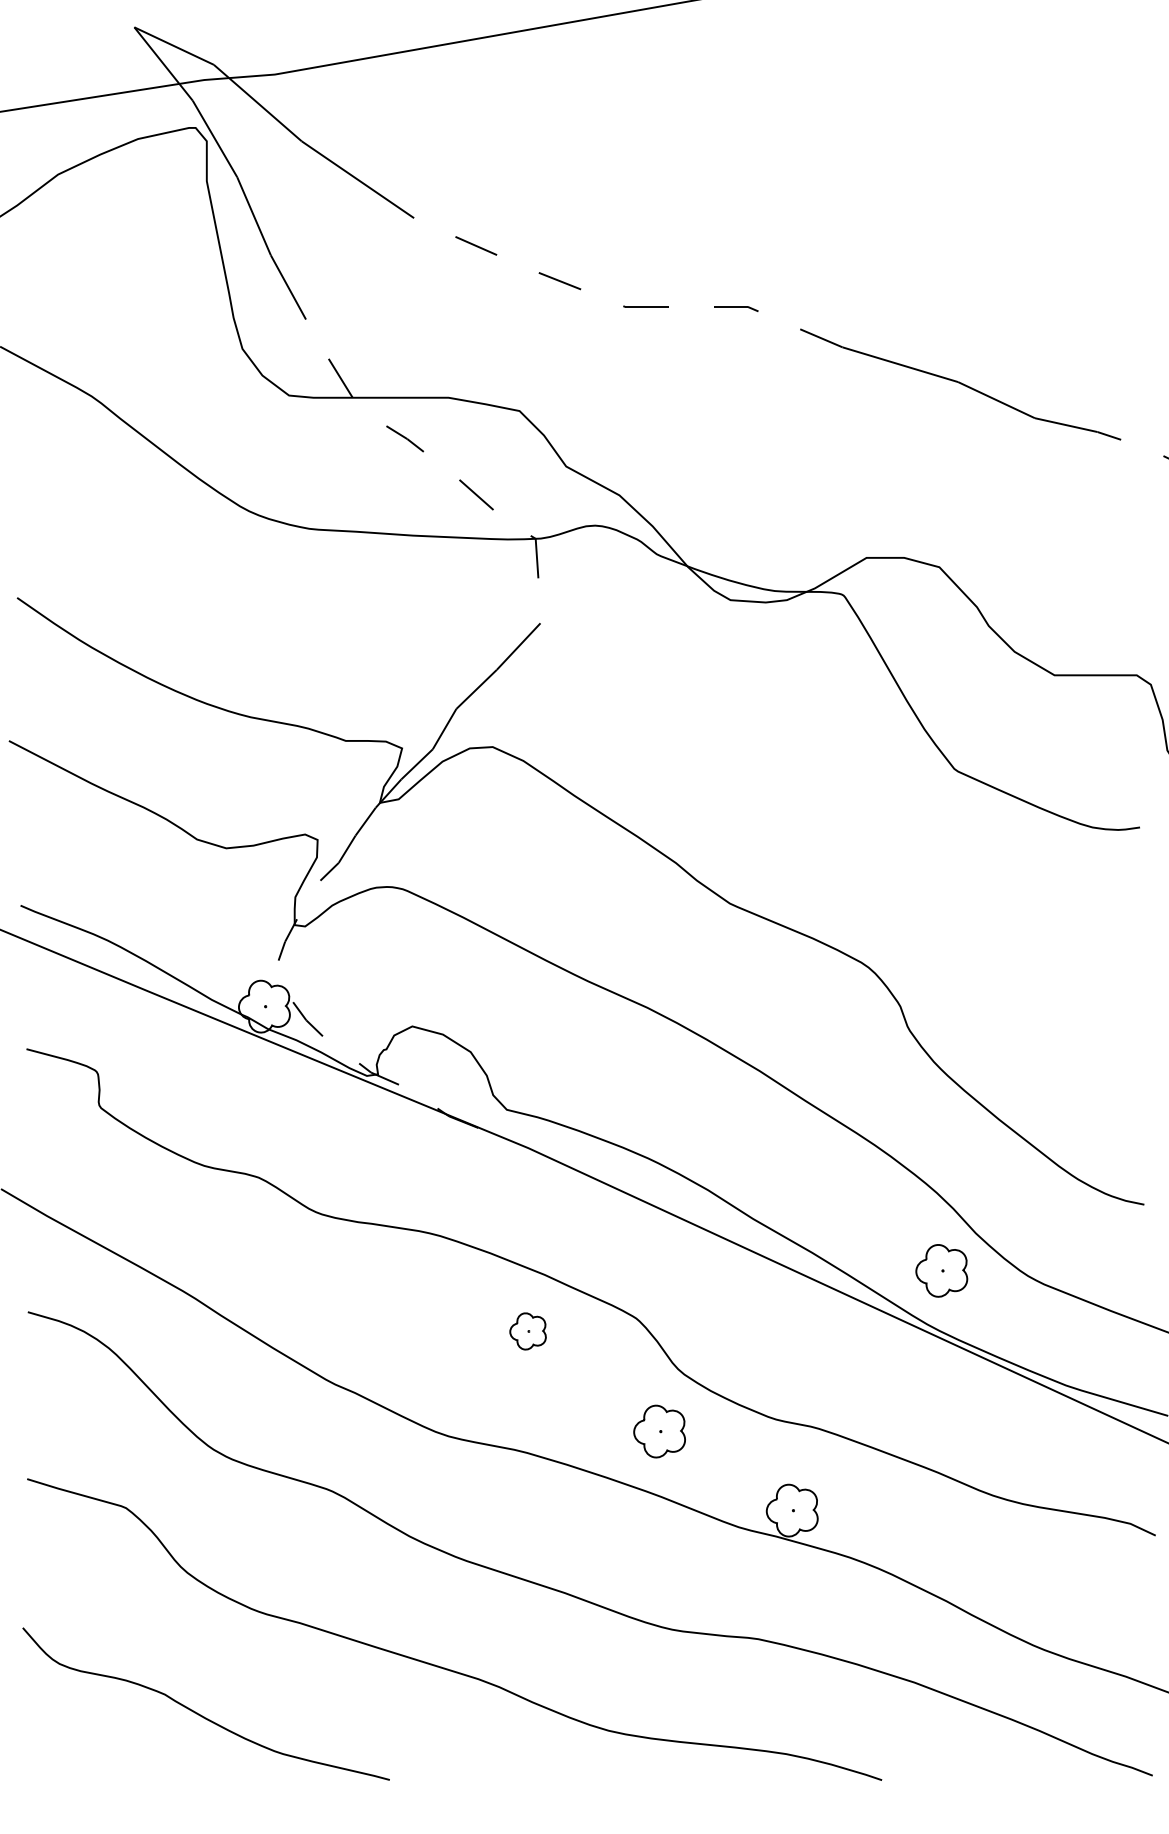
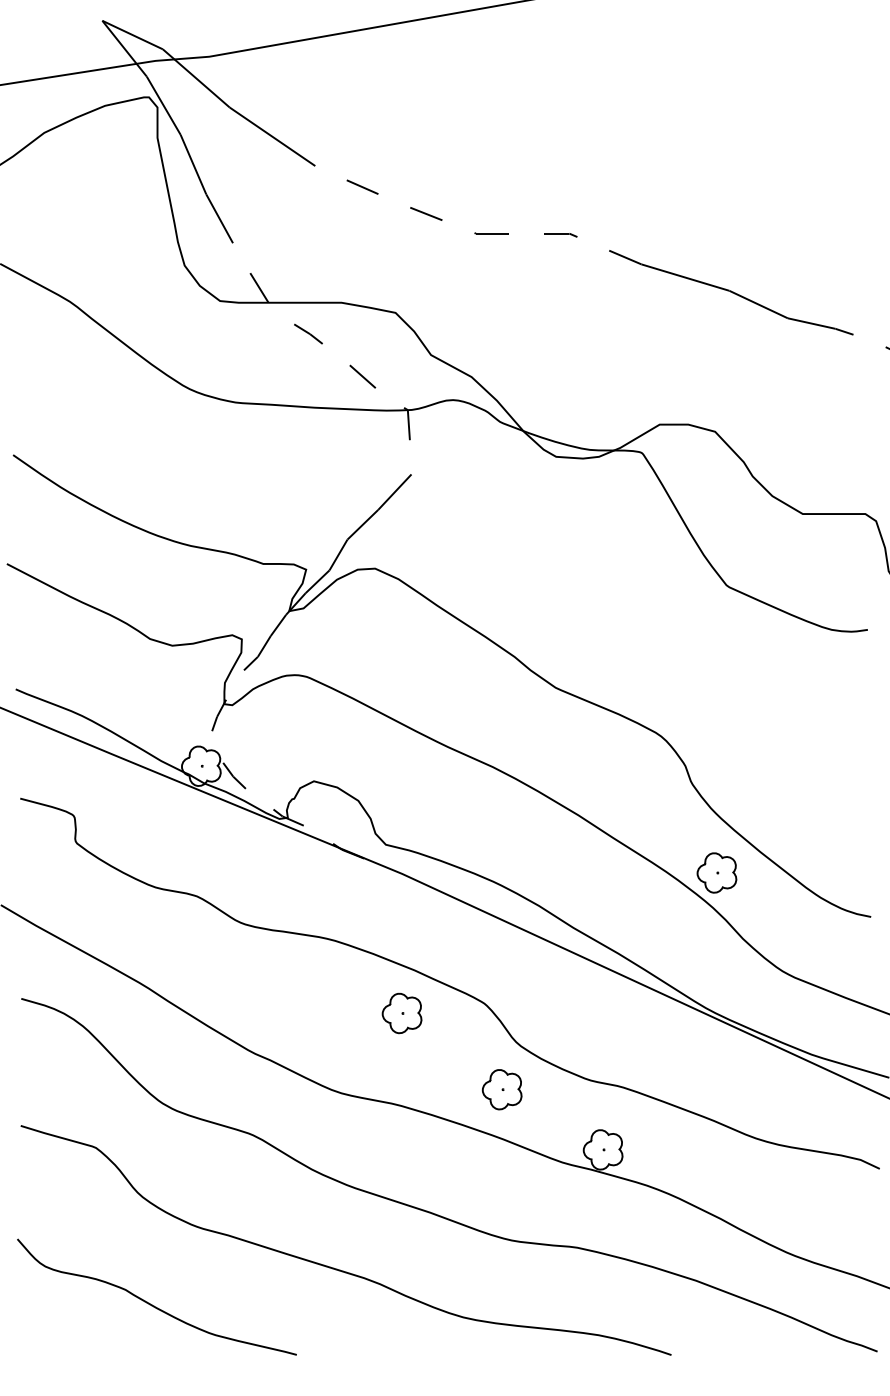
part: (941, 1270) -> (716, 872), moved
part: (527, 1331) -> (401, 1013), size x1.43

